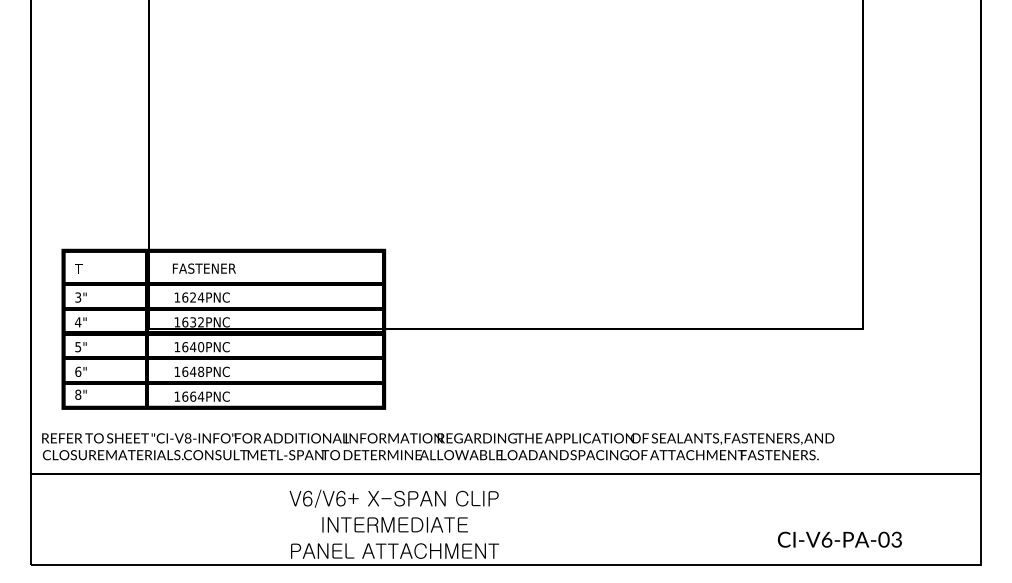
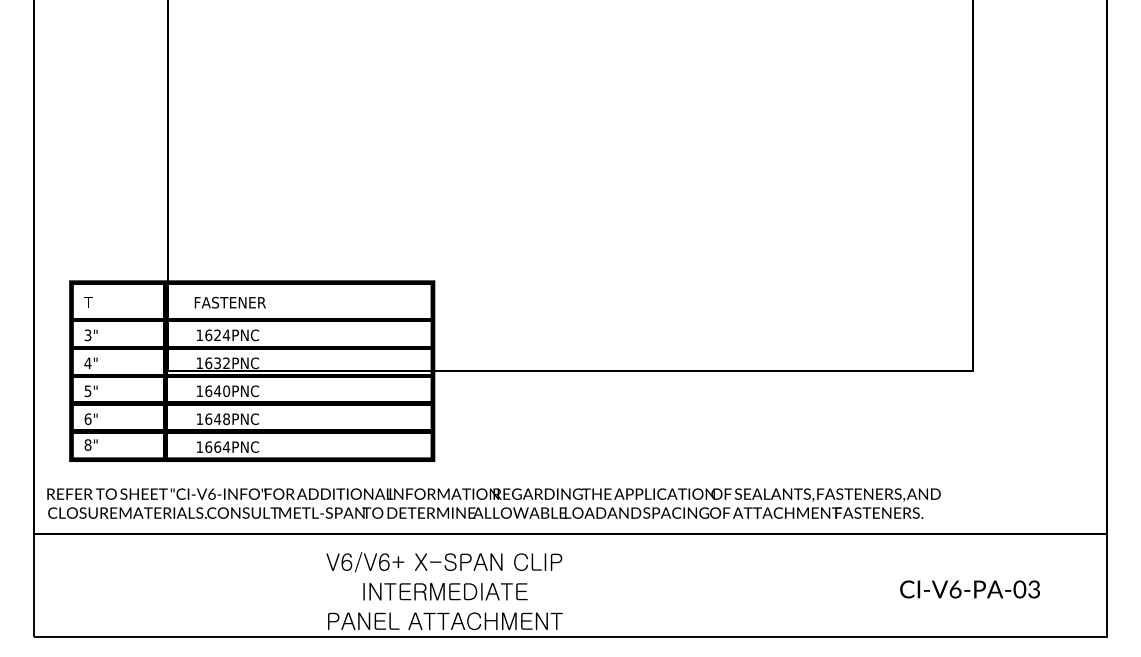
text: (187, 437) -> (211, 493), "CI-V8-INFO" -> "CI-V6-INFO"
text: (839, 539) -> (969, 589), moved

